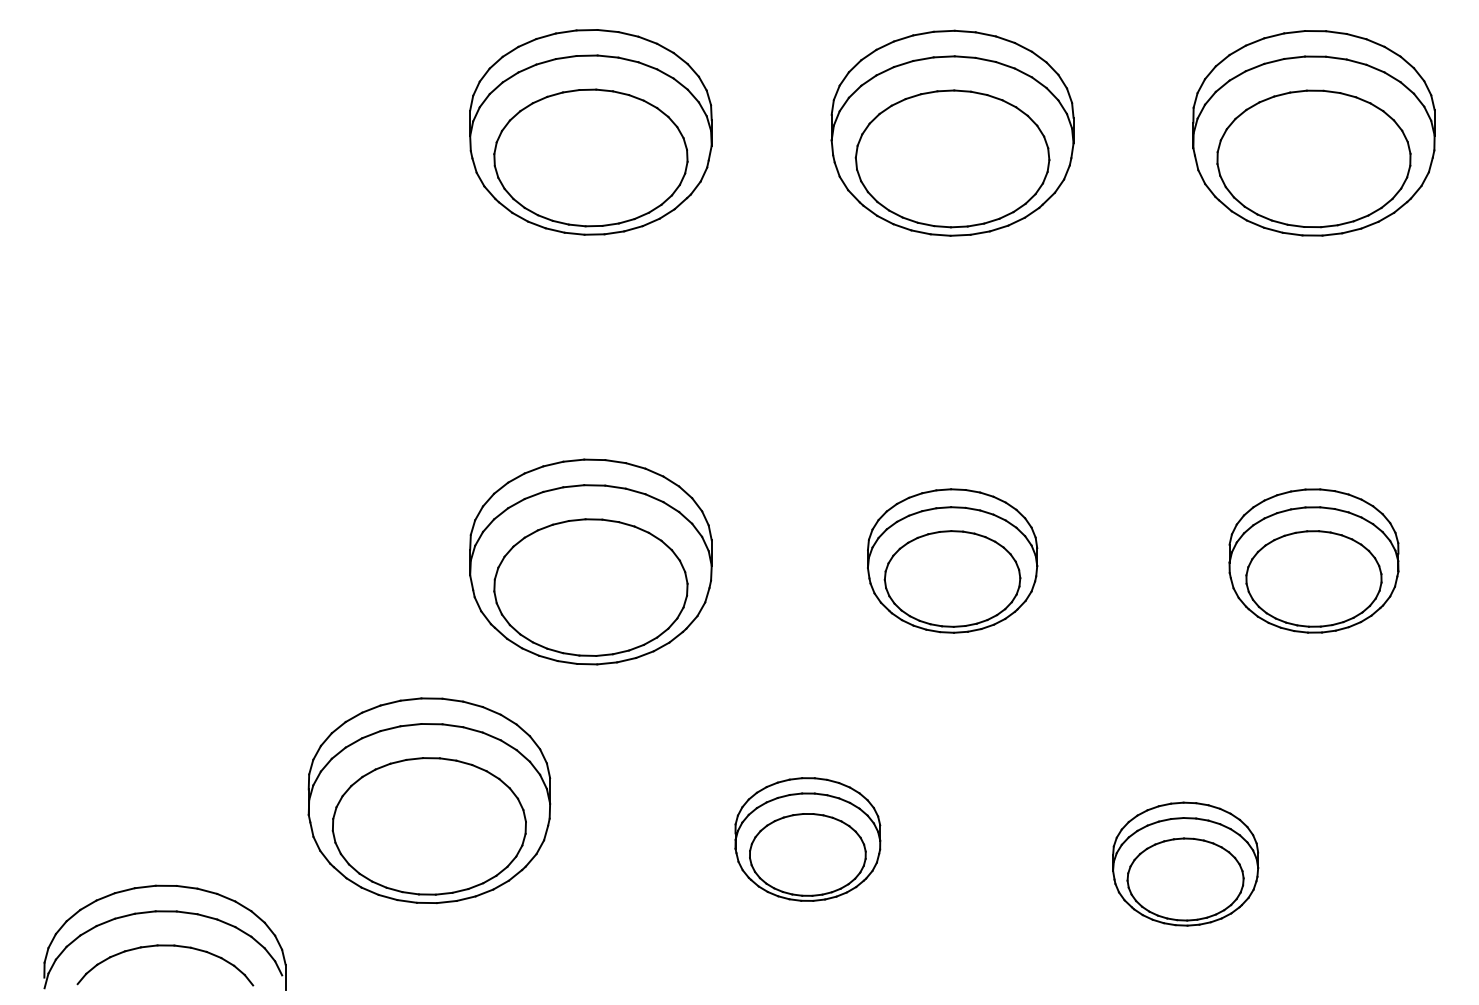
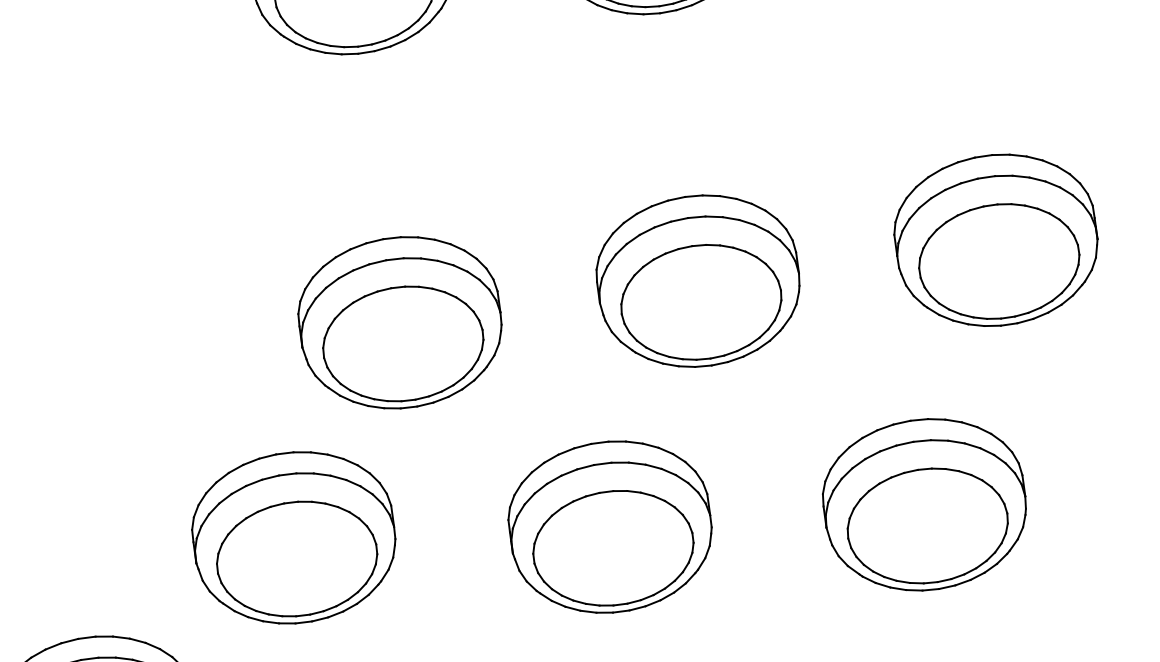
part: (952, 560) -> (698, 280), size x1.43
part: (1313, 560) -> (995, 240), size x1.43
part: (807, 839) -> (610, 527), size x1.67
part: (1185, 863) -> (924, 504), size x1.67

